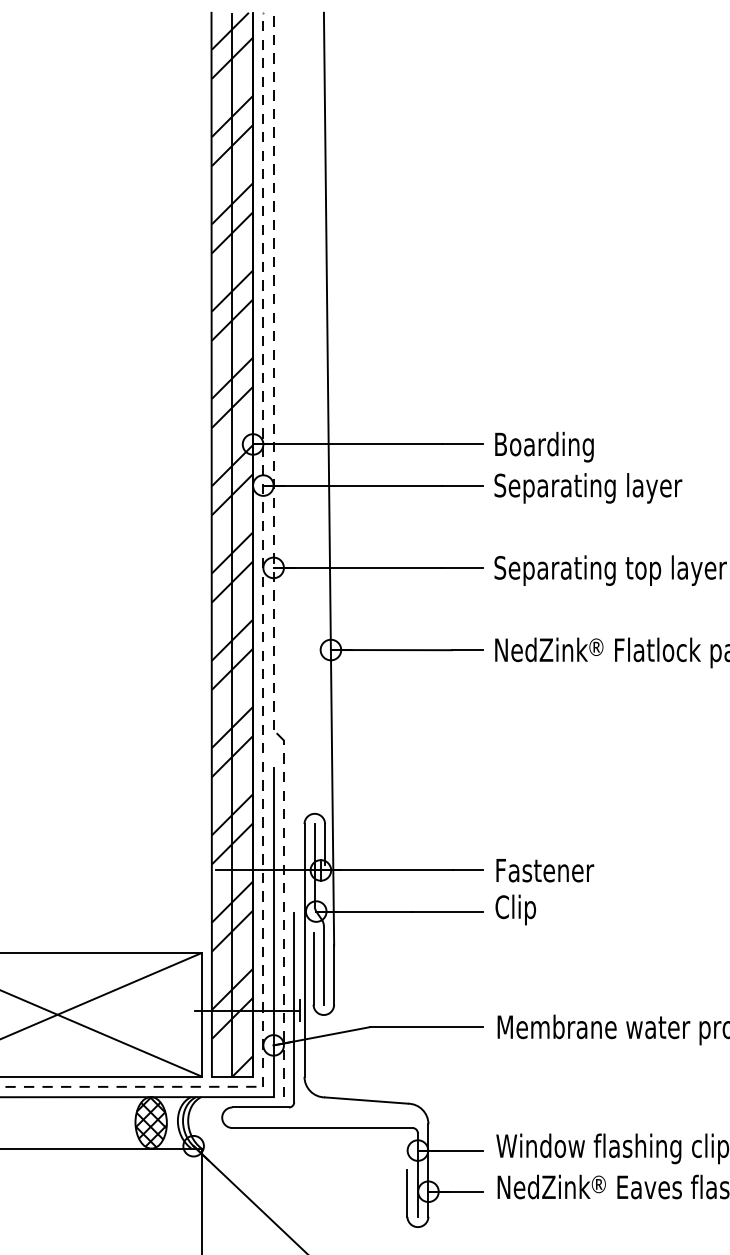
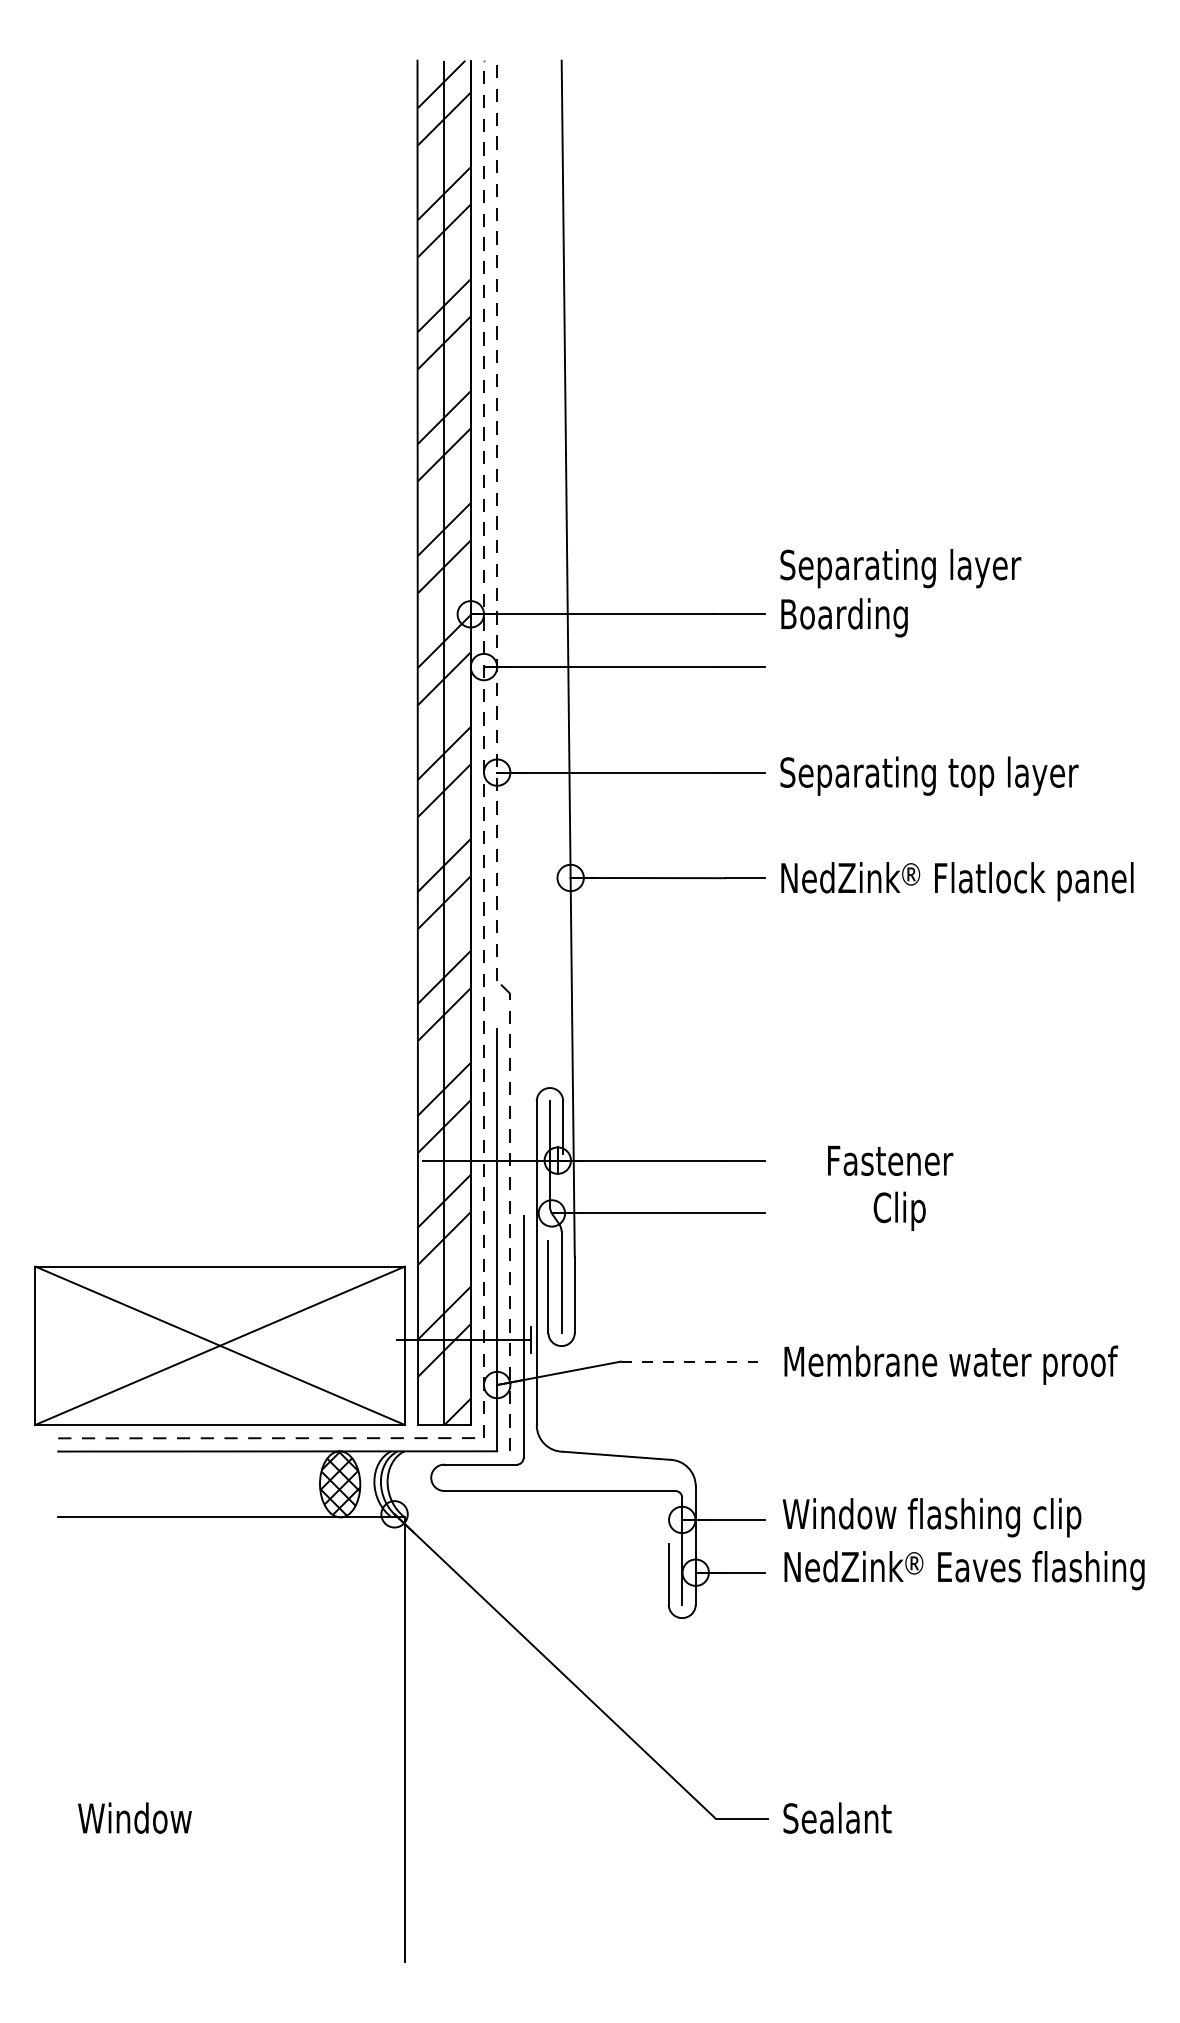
text: (588, 488) -> (900, 568), moved
text: (545, 870) -> (890, 1160), moved
text: (515, 909) -> (899, 1210), moved
line: (426, 1027) -> (693, 1361), solid -> dashed

